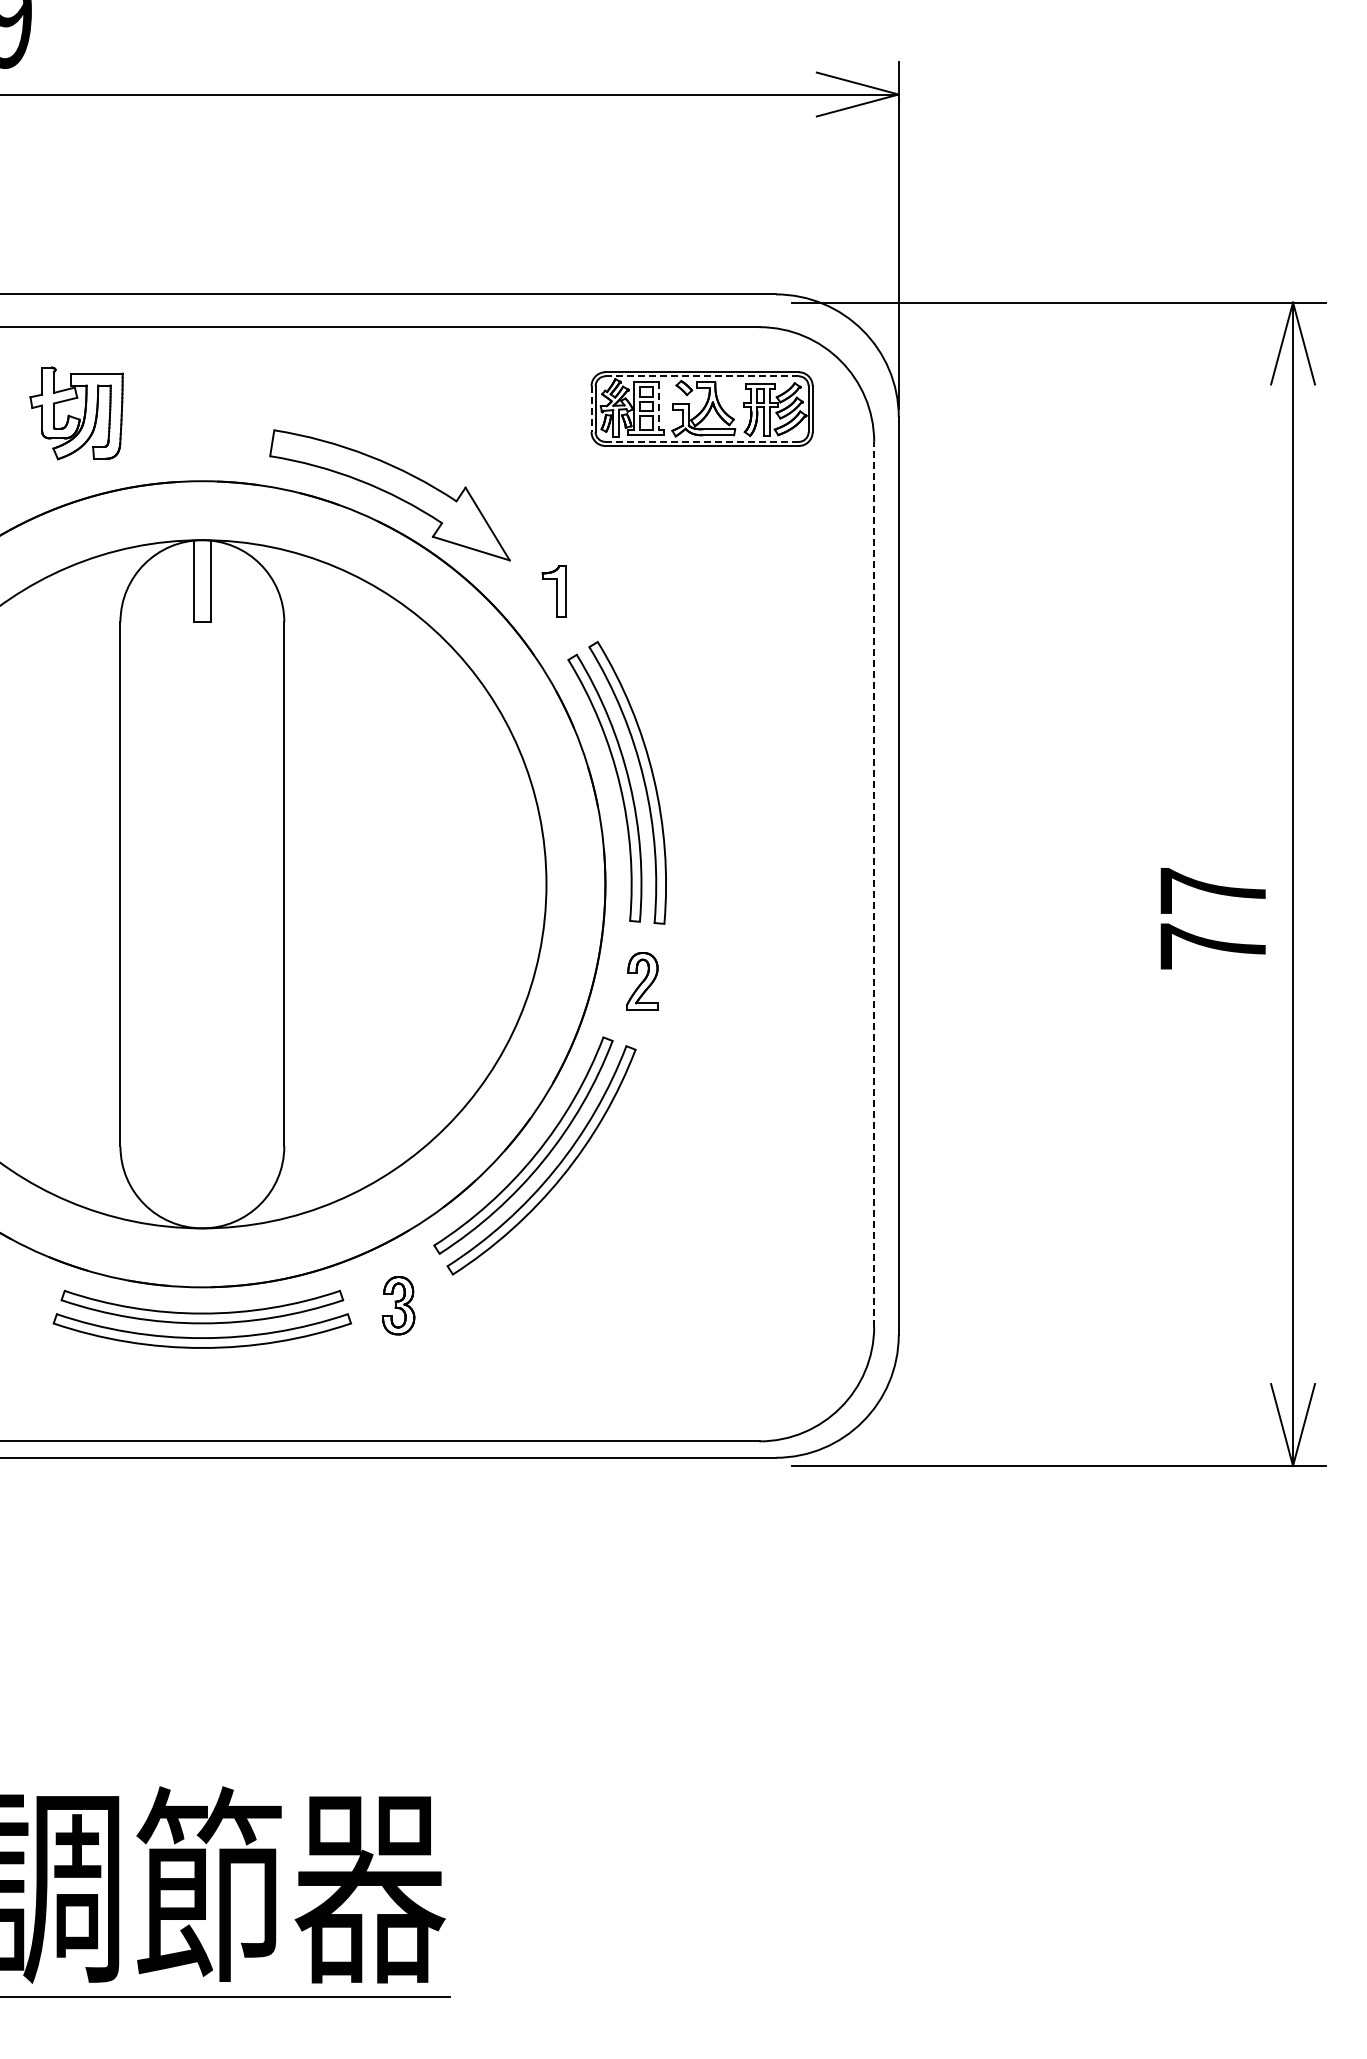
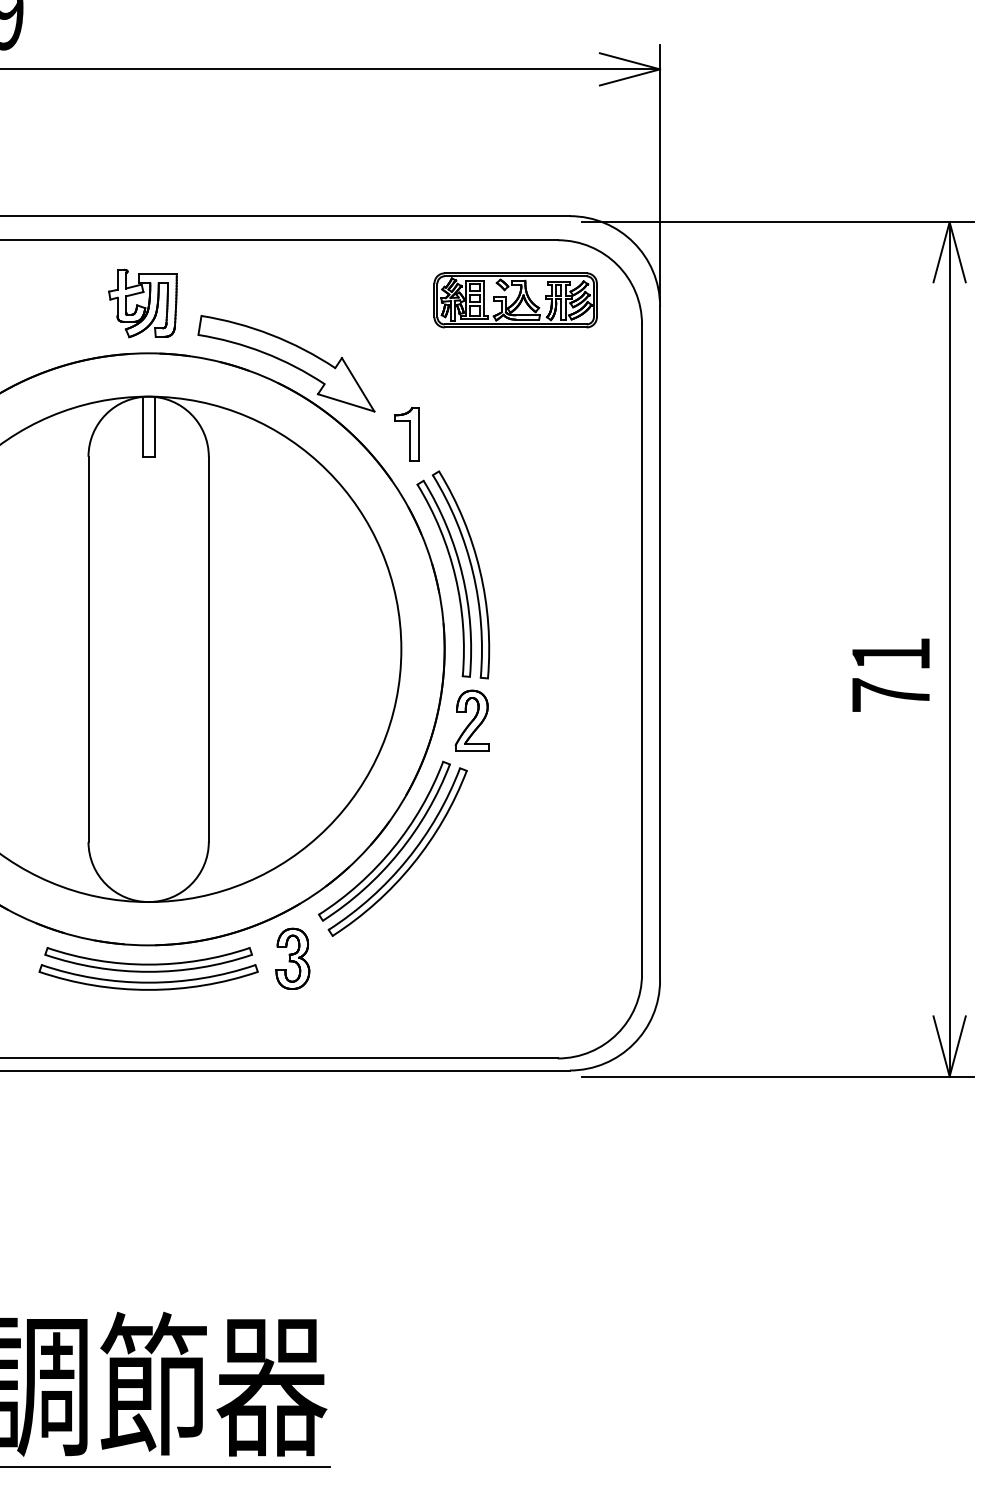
line: (702, 376) -> (515, 276), dashed -> solid
line: (659, 406) -> (484, 298), dashed -> solid
line: (591, 409) -> (434, 300), dashed -> solid
part: (76, 413) -> (142, 303), moved
line: (702, 441) -> (515, 324), dashed -> solid
part: (553, 591) -> (406, 434), size x1.43
line: (874, 883) -> (642, 648), dashed -> solid
text: (1212, 890) -> (890, 653), 77 -> 71
part: (642, 981) -> (471, 720), size x1.43
part: (398, 1305) -> (292, 958), size x1.43

